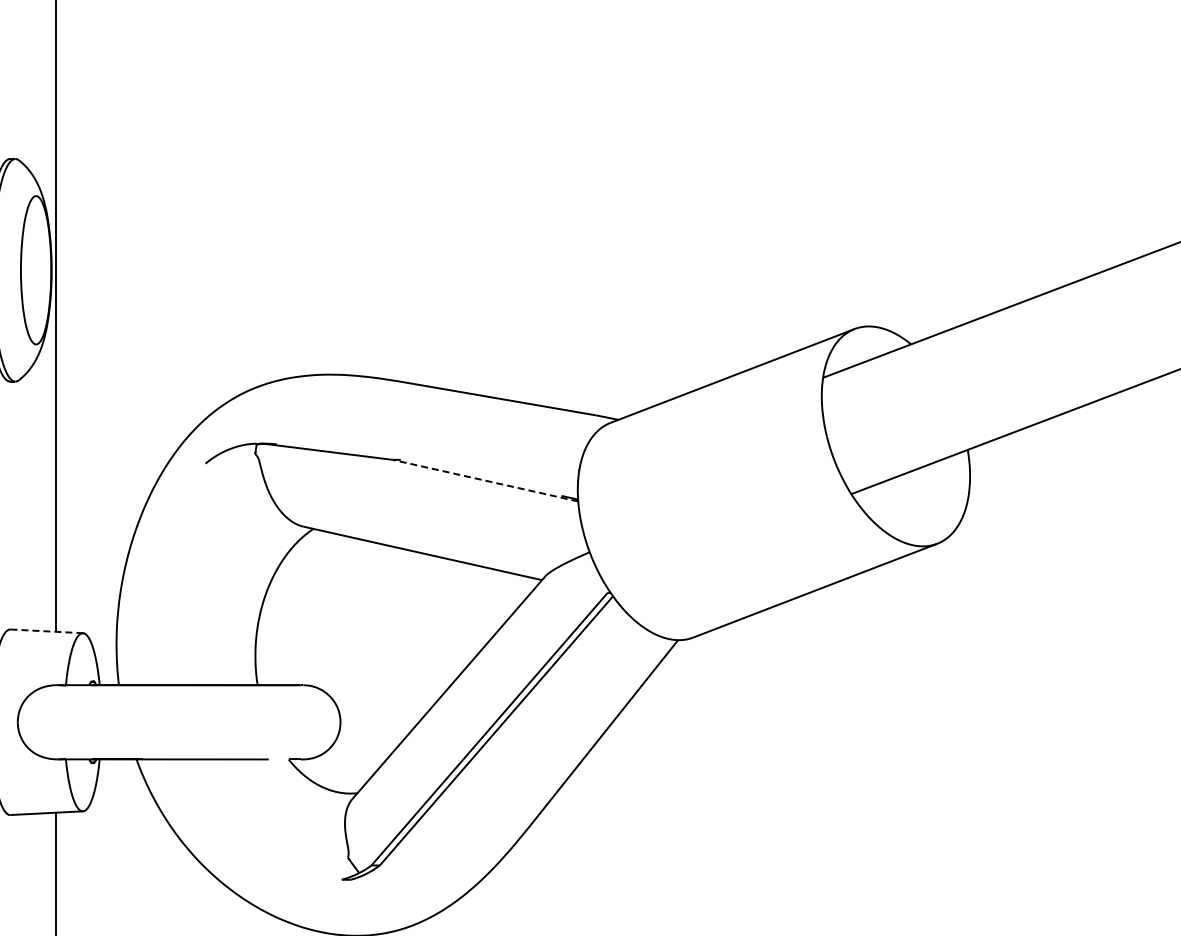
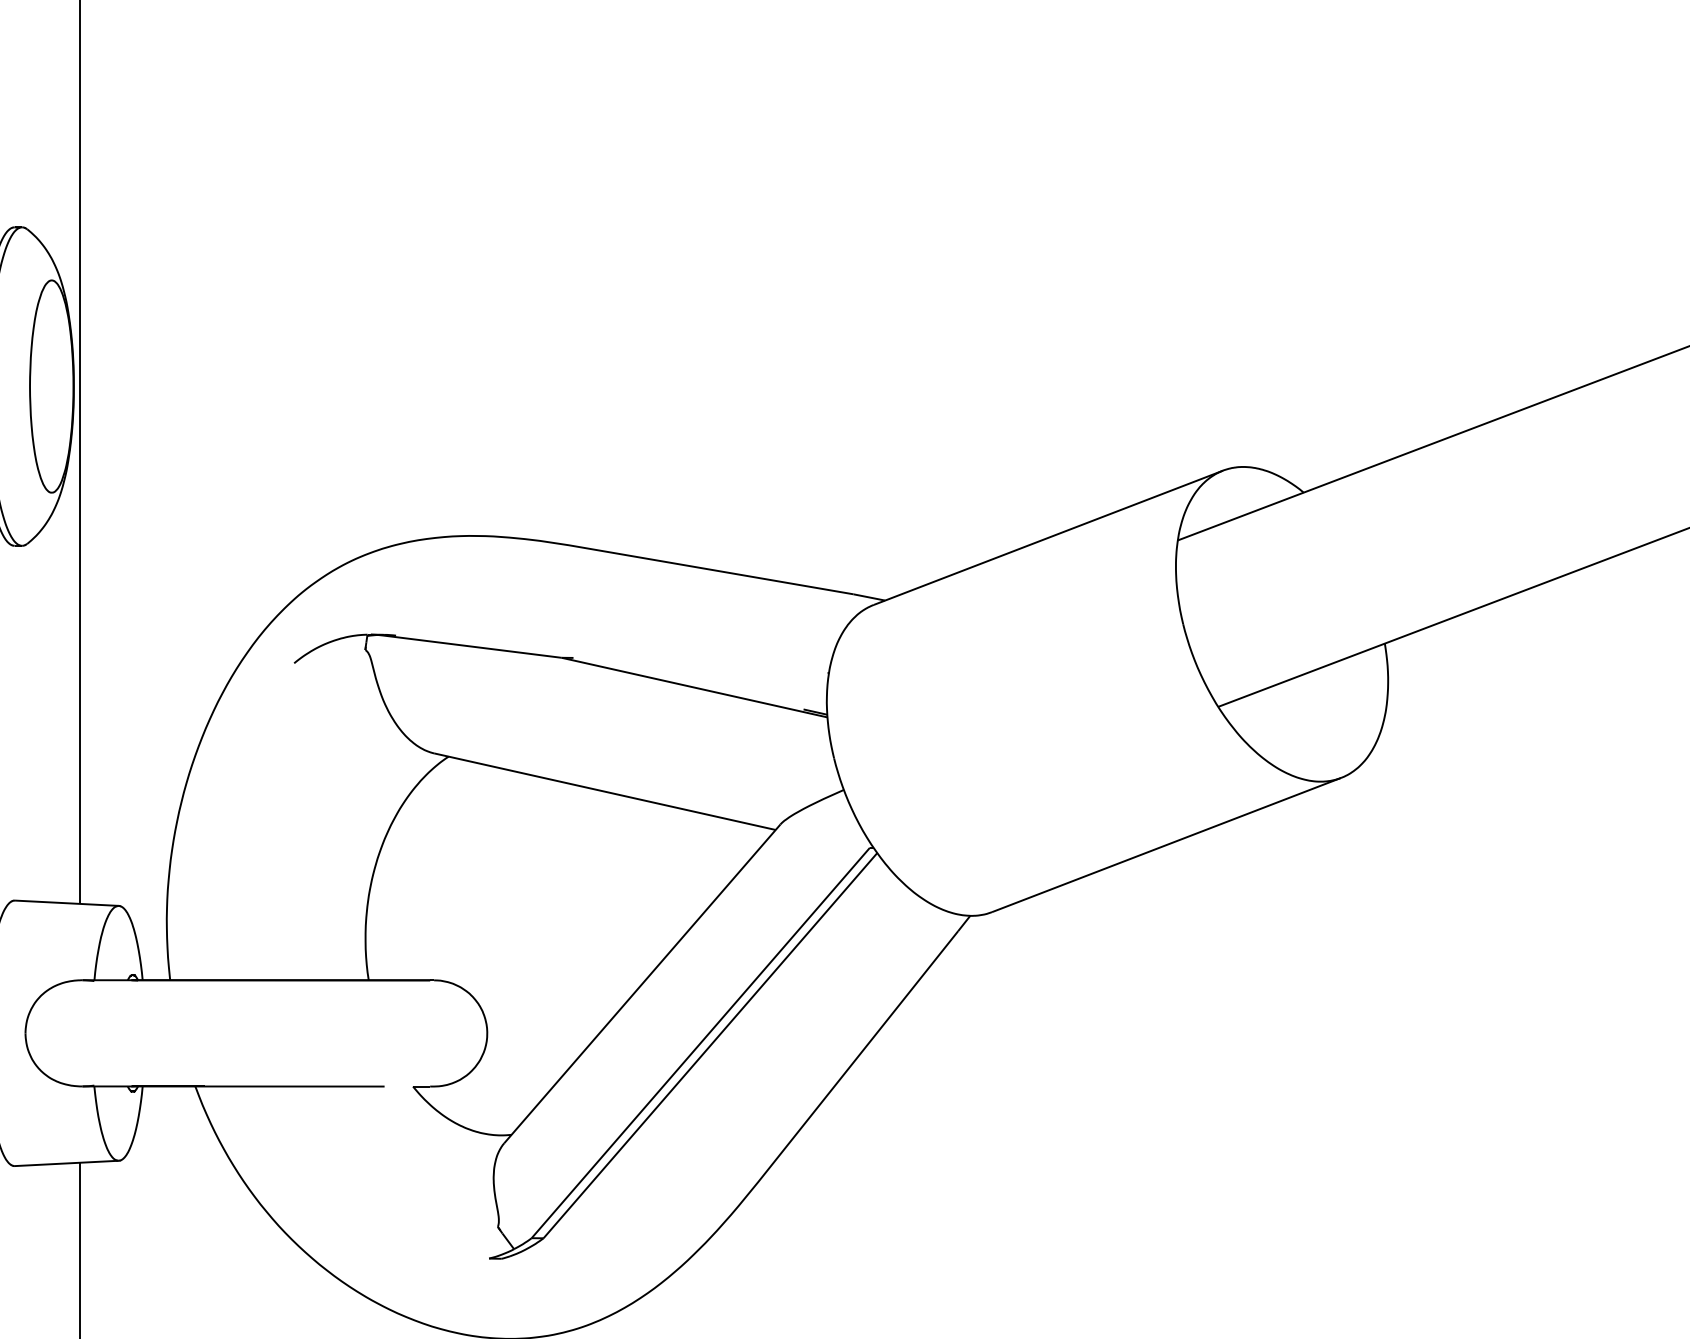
line: (484, 480) -> (693, 687), dashed -> solid
line: (47, 631) -> (68, 903), dashed -> solid

